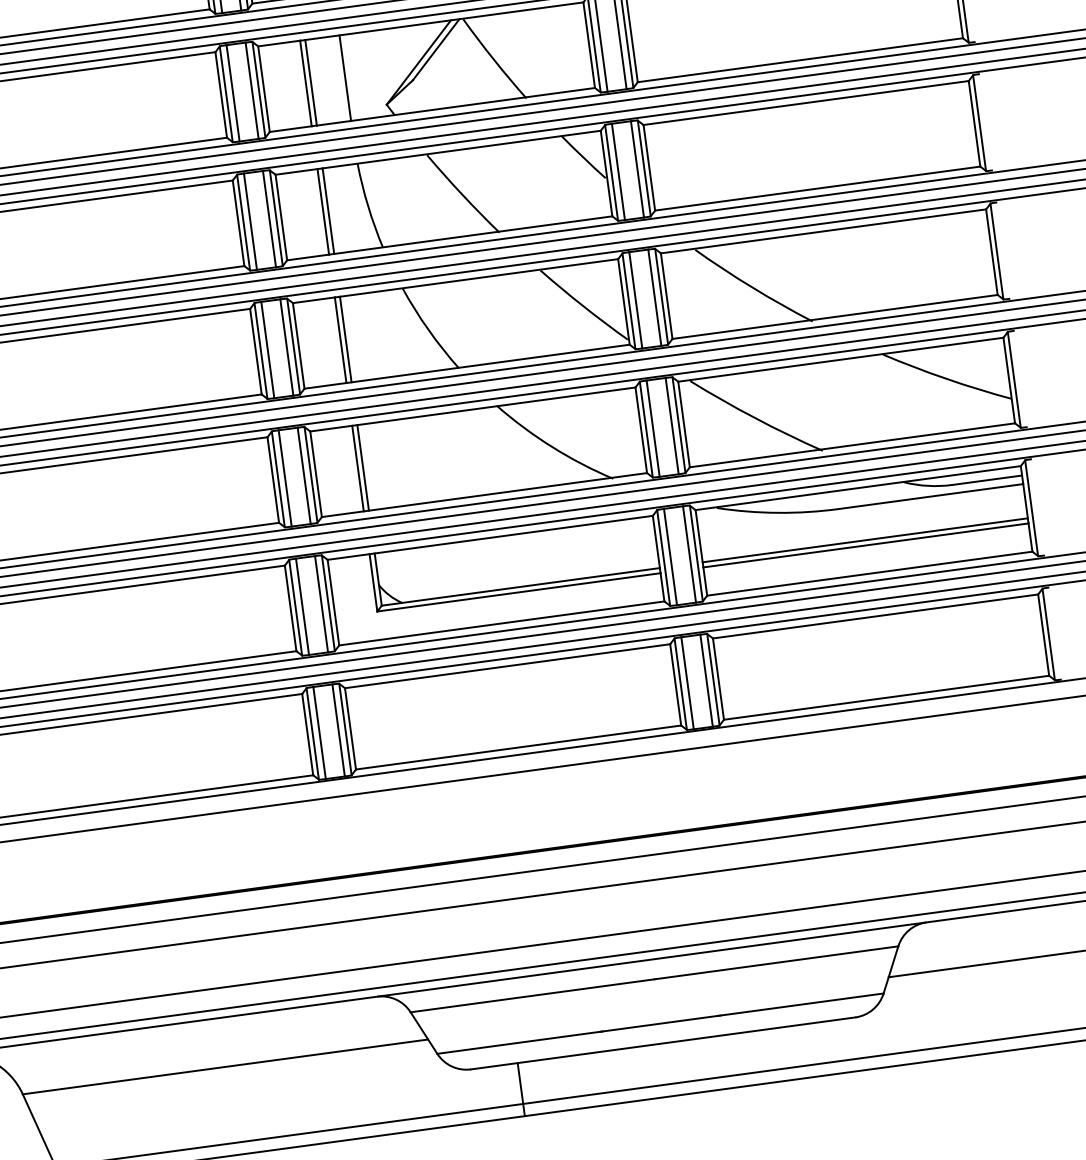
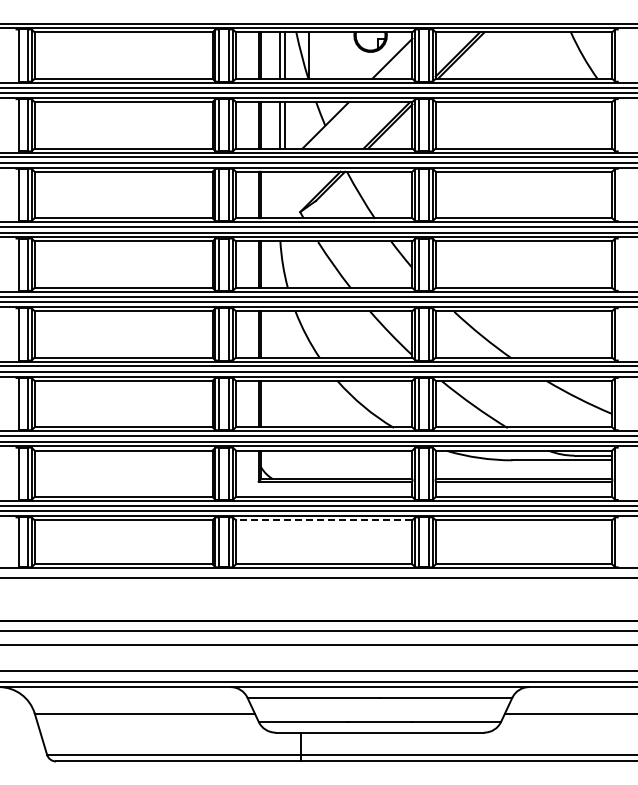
line: (346, 77) -> (280, 194), removed
line: (506, 666) -> (323, 520), solid -> dashed

